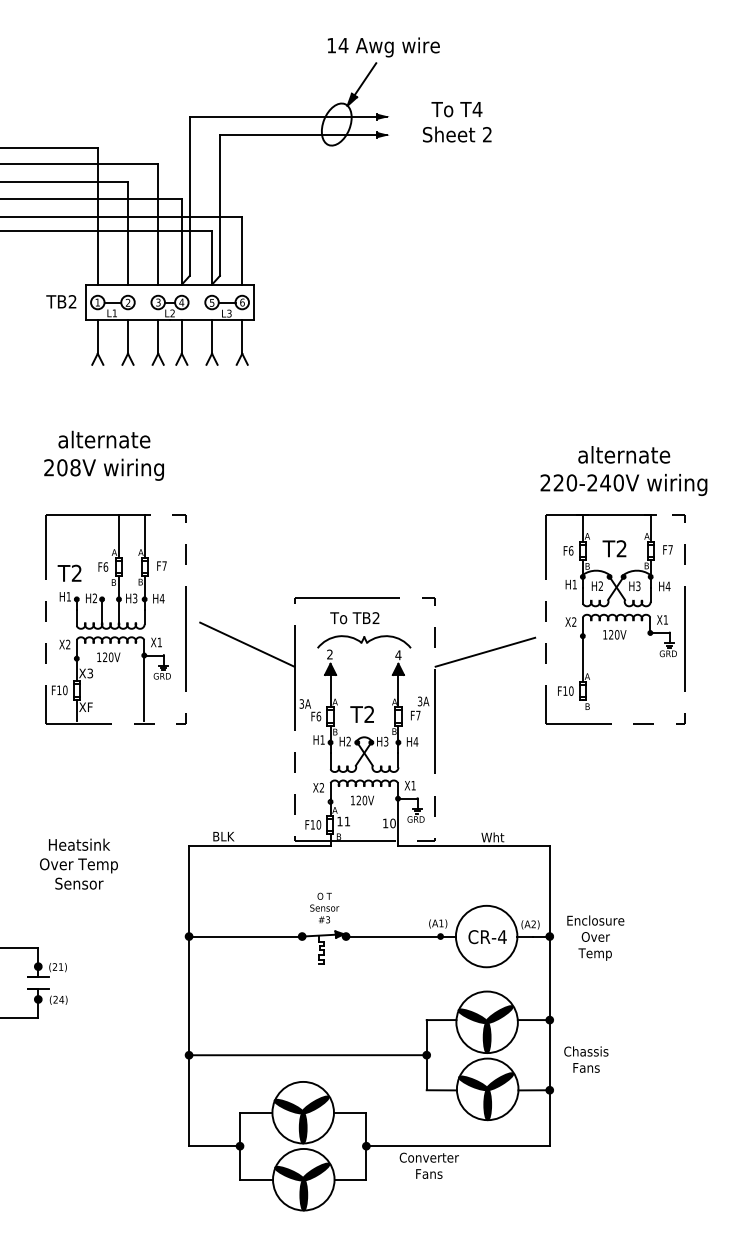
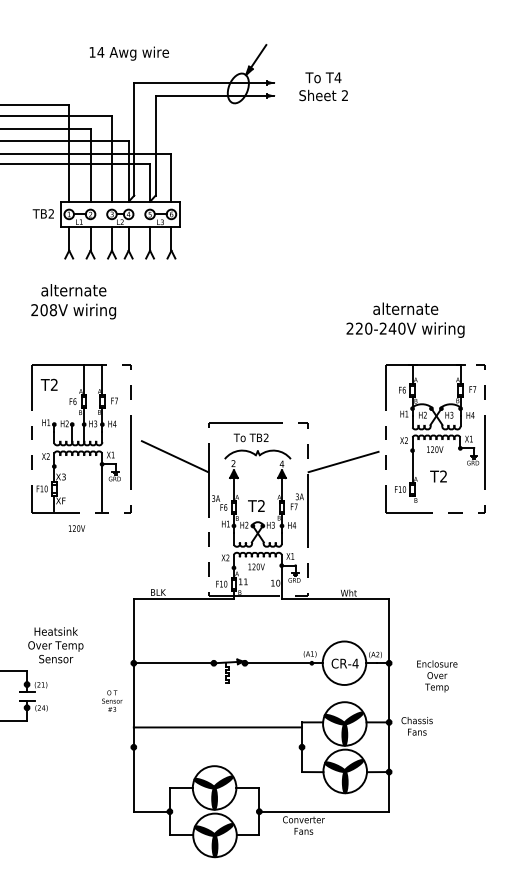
text: (383, 47) -> (129, 53), moved
text: (103, 455) -> (73, 301), moved
text: (623, 470) -> (405, 319), moved
text: (614, 548) -> (438, 476), moved
text: (69, 572) -> (49, 384), moved
text: (108, 657) -> (76, 528), moved
text: (78, 863) -> (55, 644), moved
text: (324, 907) -> (112, 700), moved
text: (595, 937) -> (437, 675), moved
line: (307, 1055) -> (217, 727), moved
text: (586, 1059) -> (417, 726), moved

